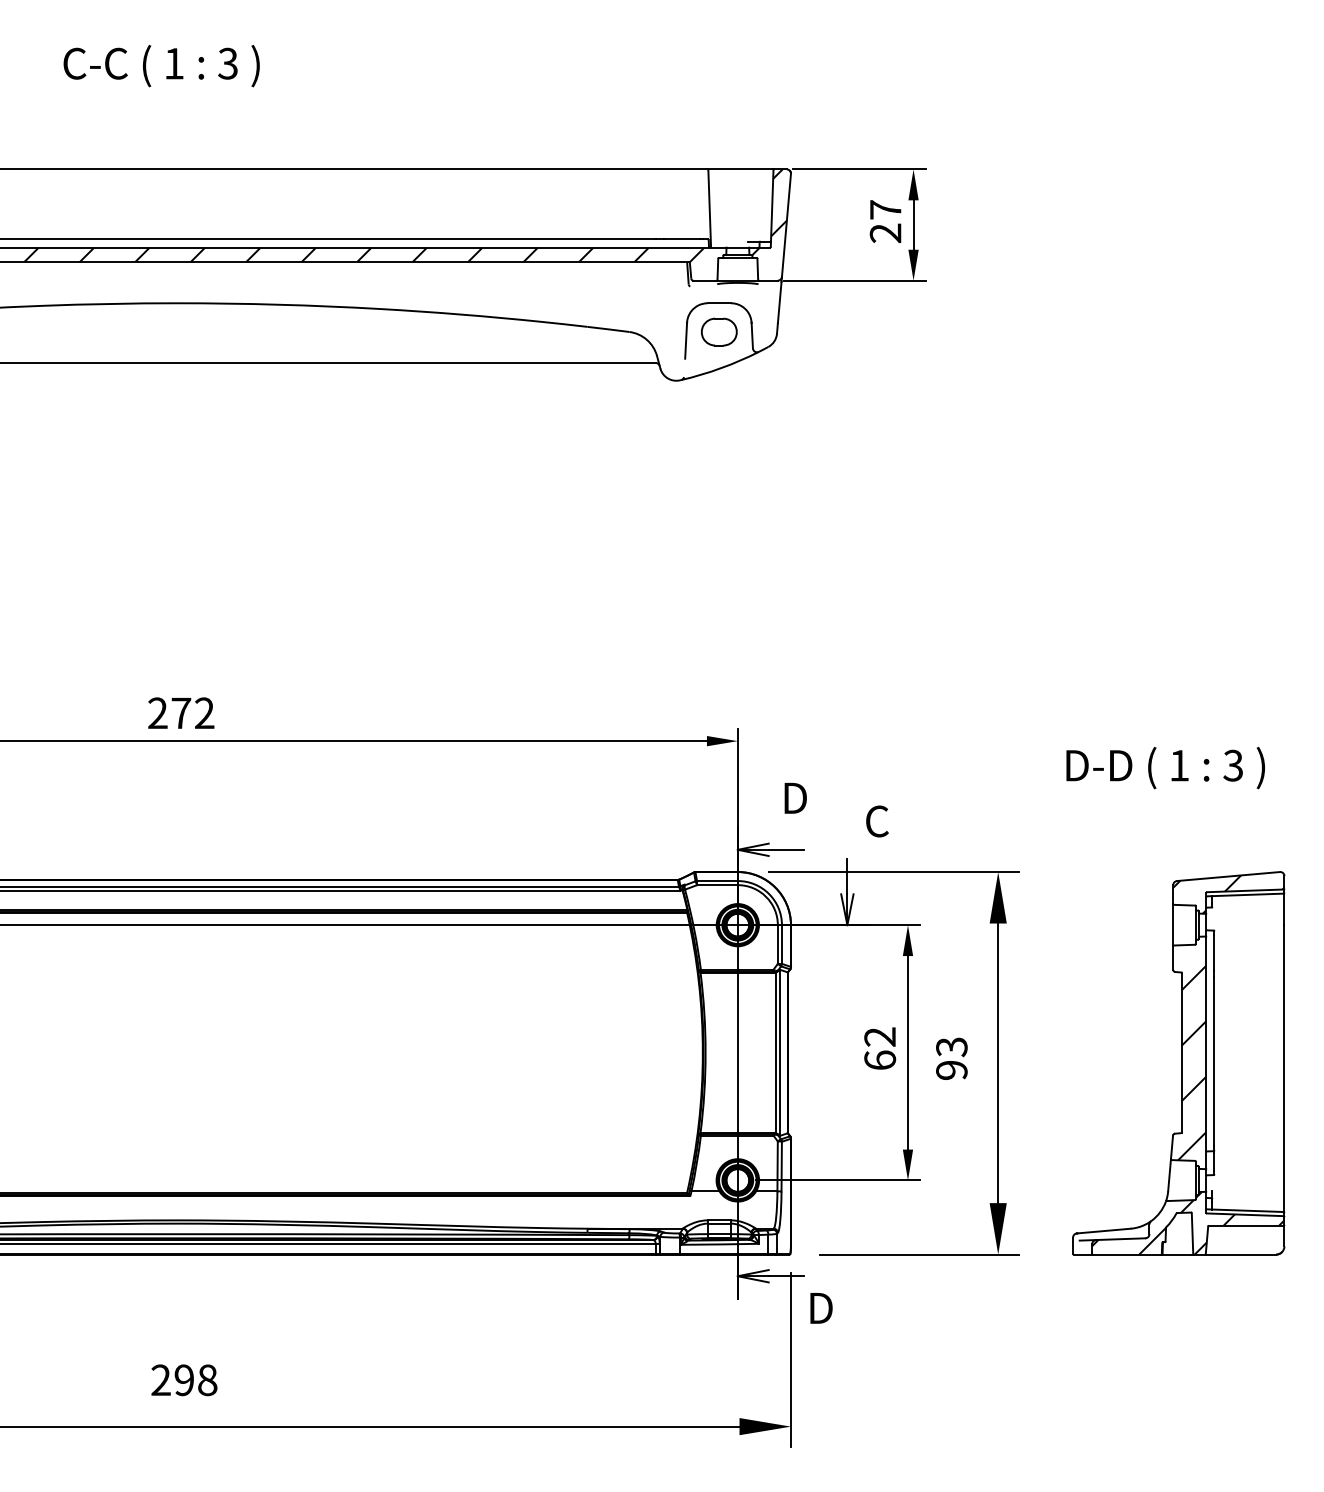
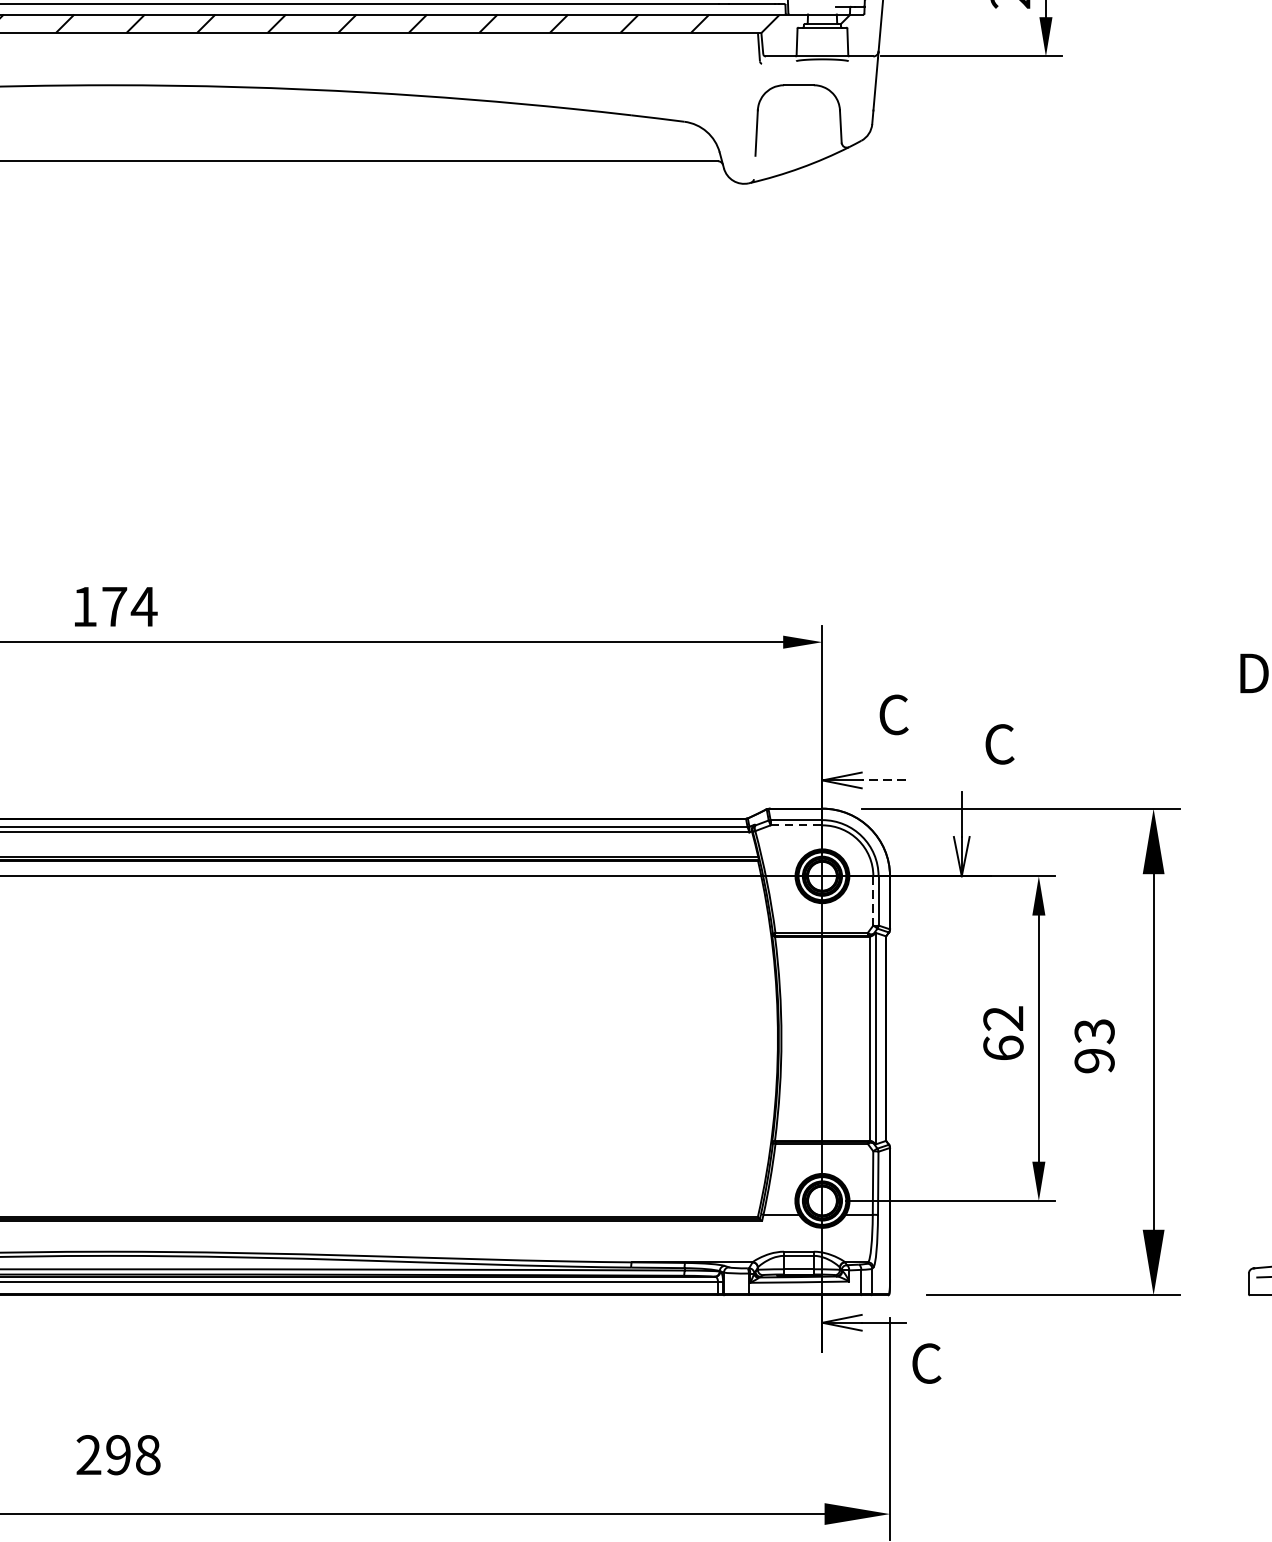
part: (719, 331) -> (799, 121), removed
text: (181, 712) -> (114, 605), 272 -> 174
text: (794, 798) -> (894, 715), D -> C
line: (786, 849) -> (884, 780), solid -> dashed
line: (717, 885) -> (796, 825), solid -> dashed
line: (777, 945) -> (872, 902), solid -> dashed
text: (820, 1308) -> (927, 1363), D -> C

